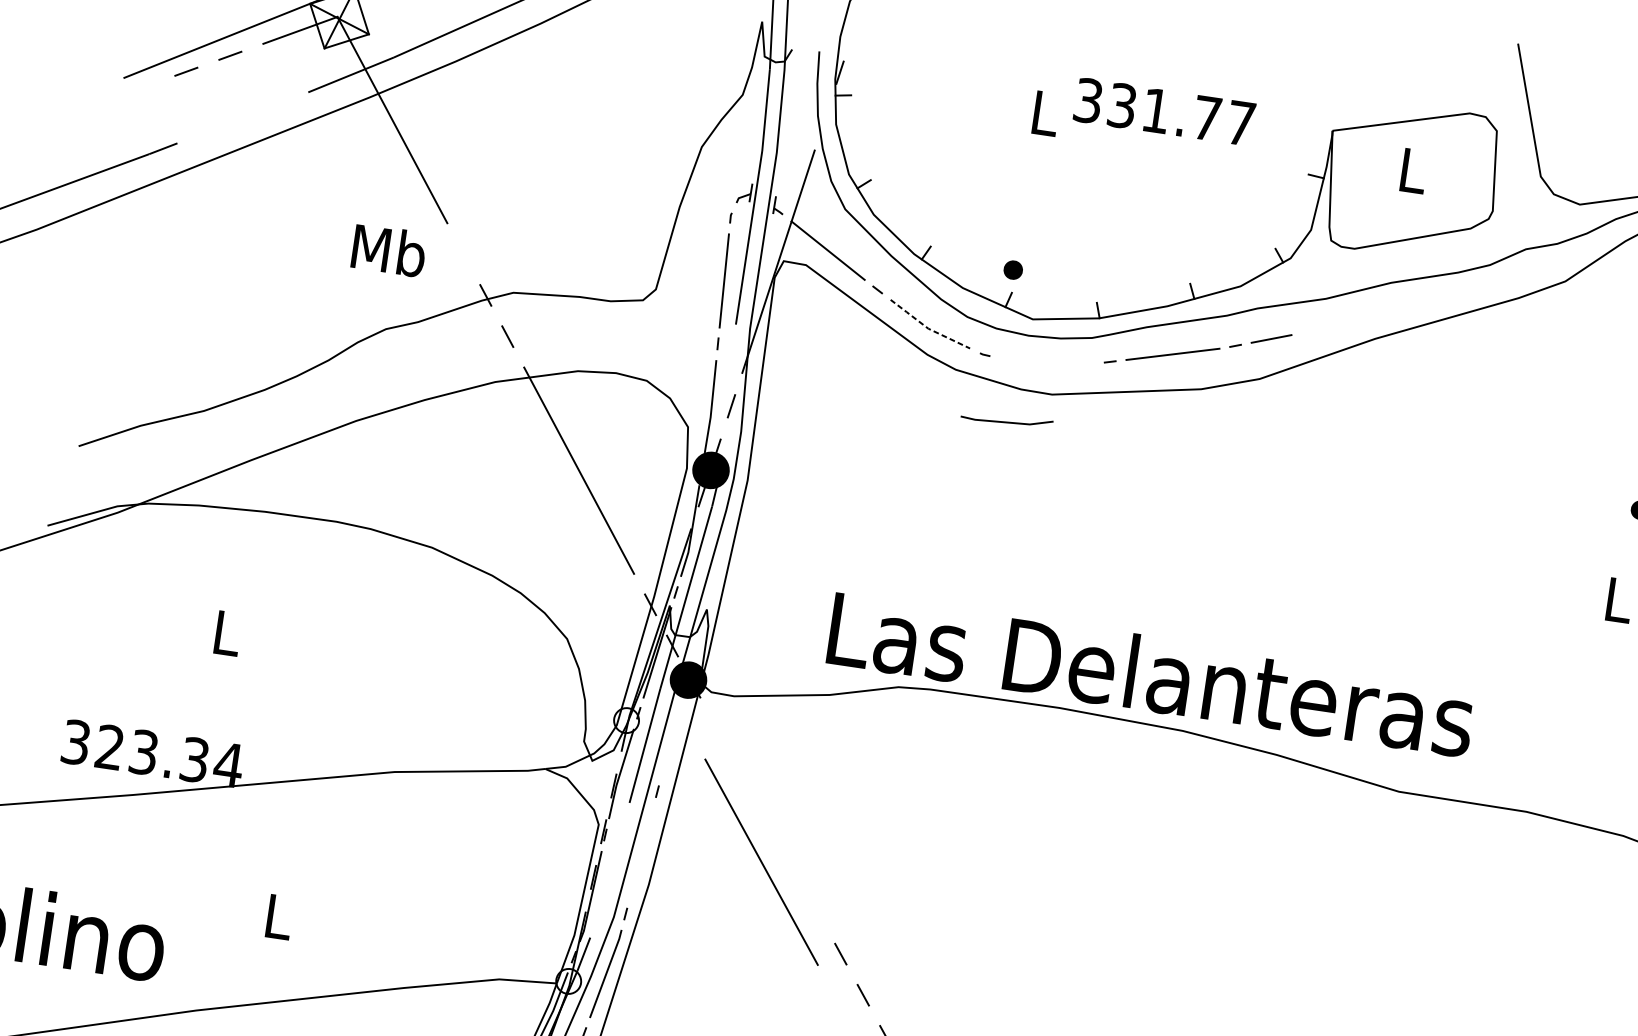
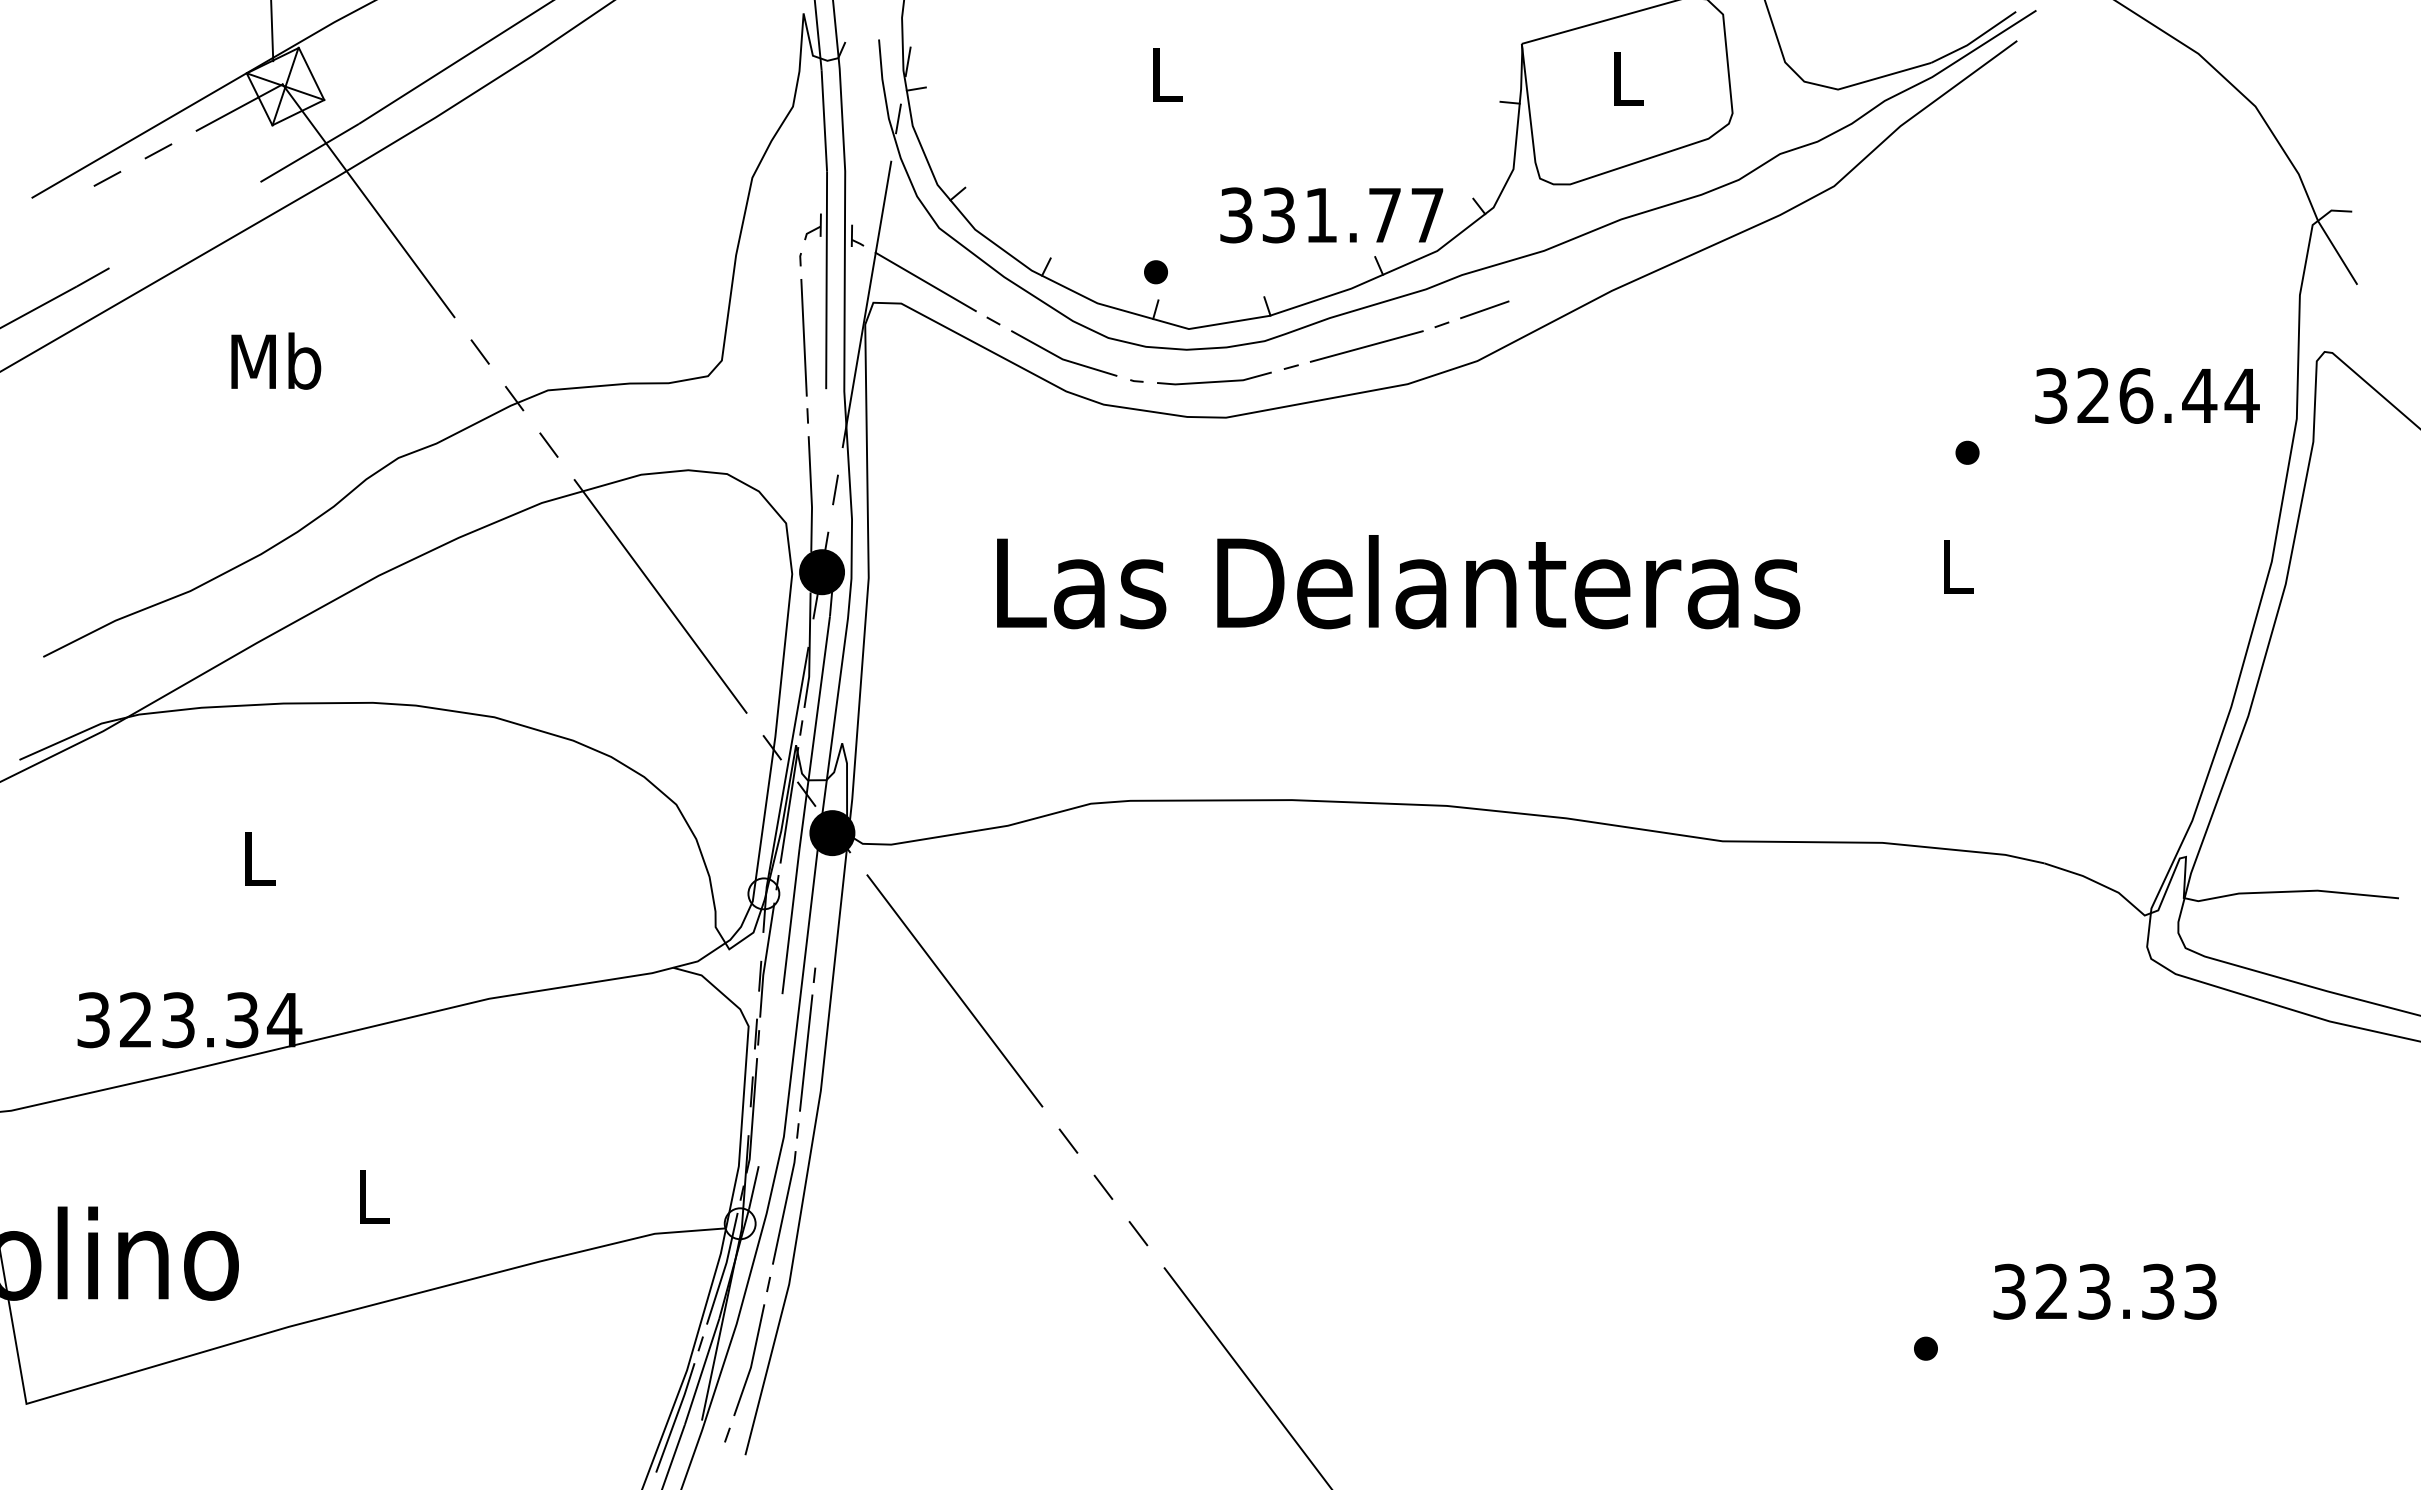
text: (1164, 112) -> (1331, 215), moved
line: (825, 116) -> (898, 118), added
text: (389, 250) -> (276, 360), moved
line: (463, 253) -> (479, 351), added
line: (927, 327) -> (1061, 358), dashed -> solid
line: (1006, 422) -> (1214, 381), moved
text: (1151, 674) -> (1398, 582), moved
line: (641, 852) -> (806, 1052), added
line: (761, 861) -> (954, 990), moved

